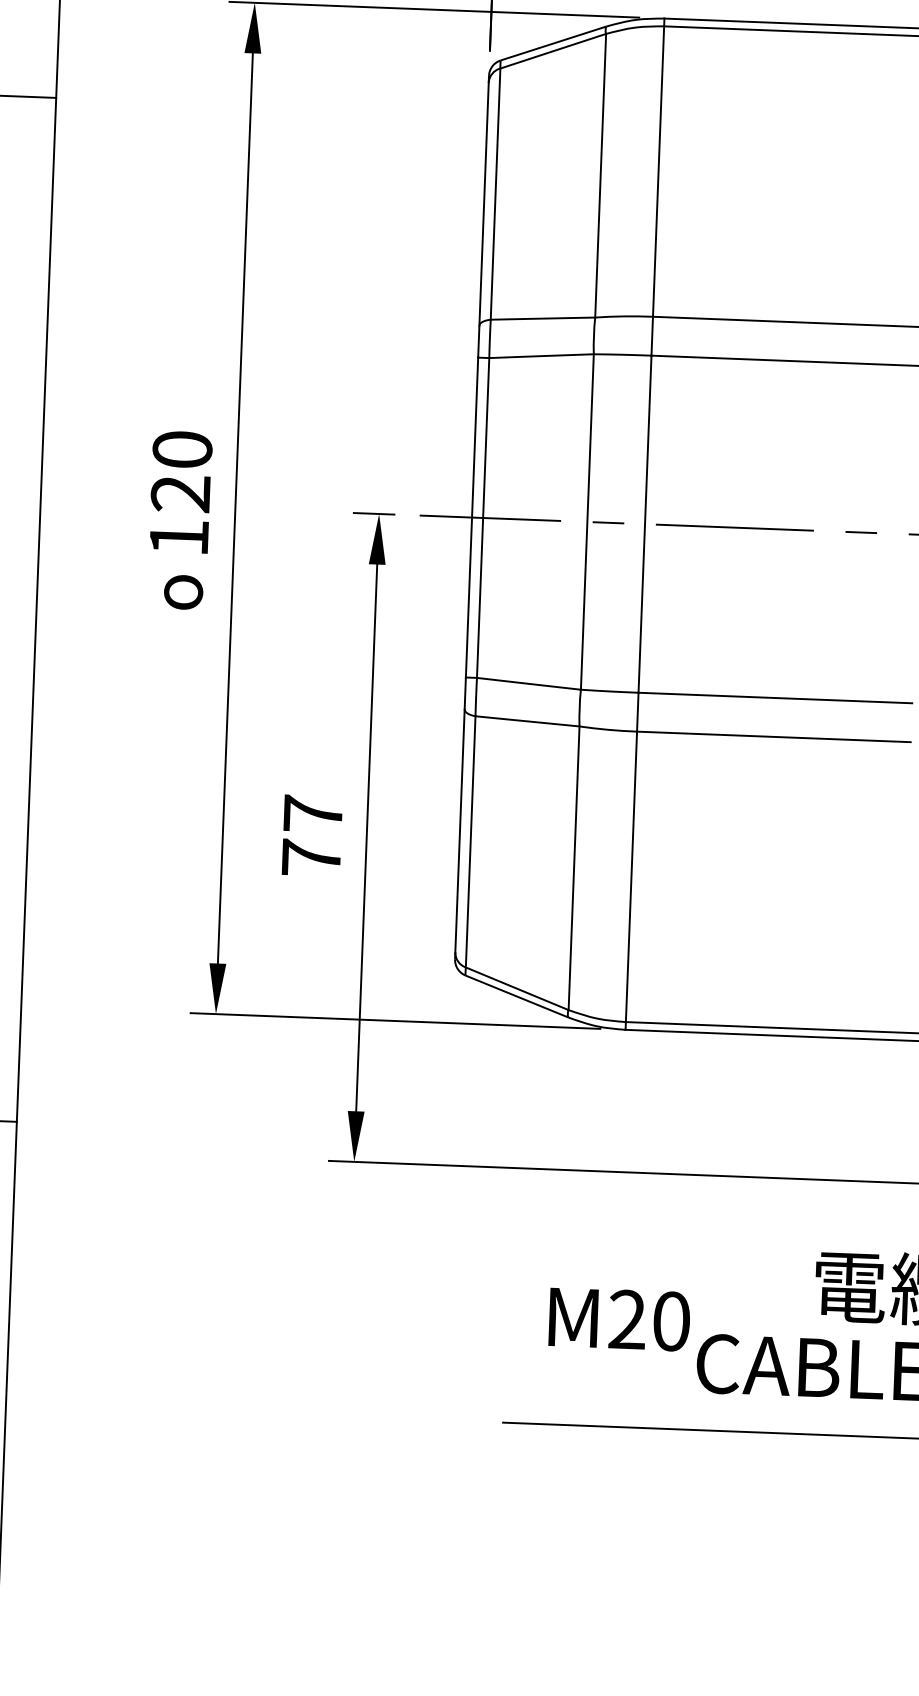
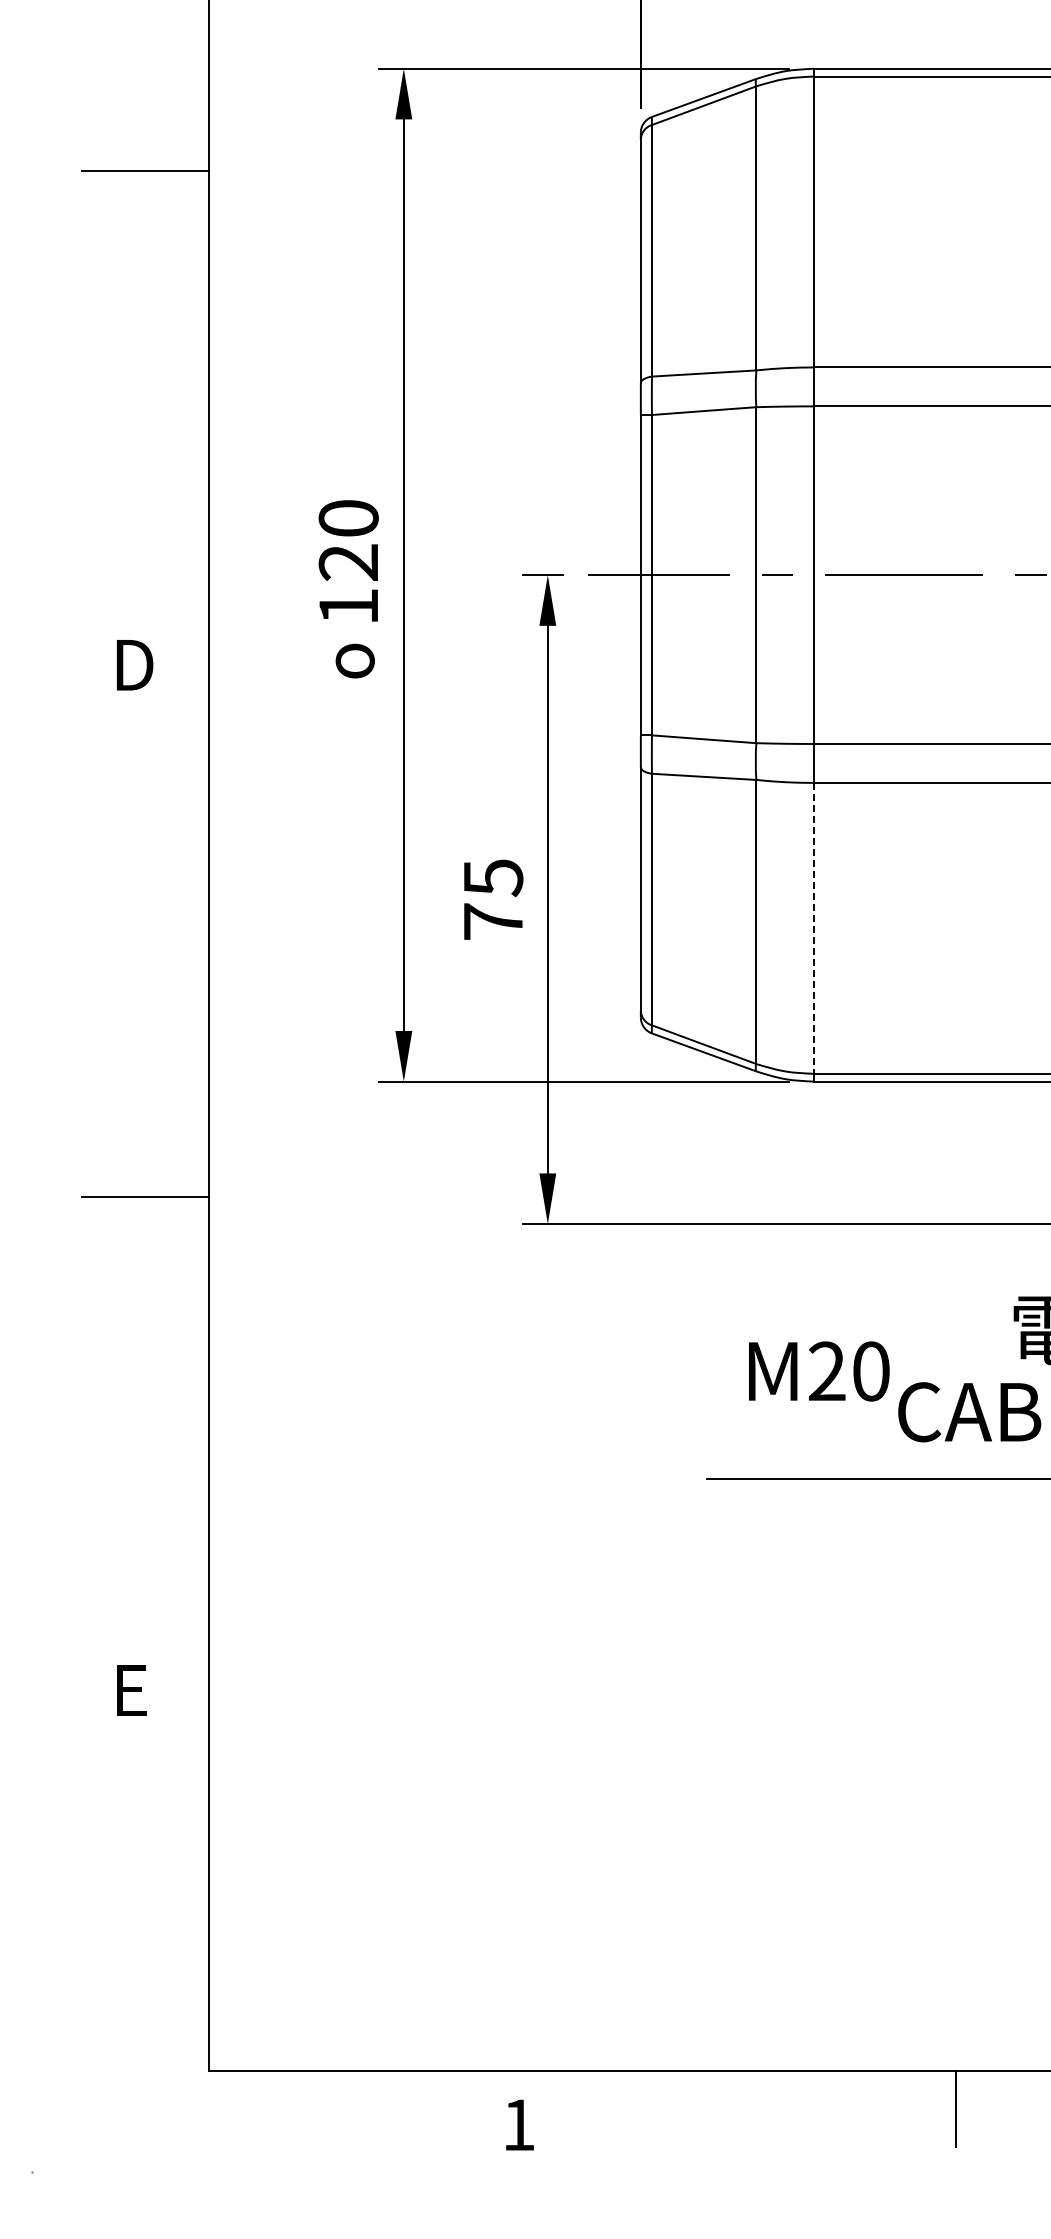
text: (313, 814) -> (493, 878), 77 -> 75
line: (631, 877) -> (814, 928), solid -> dashed

